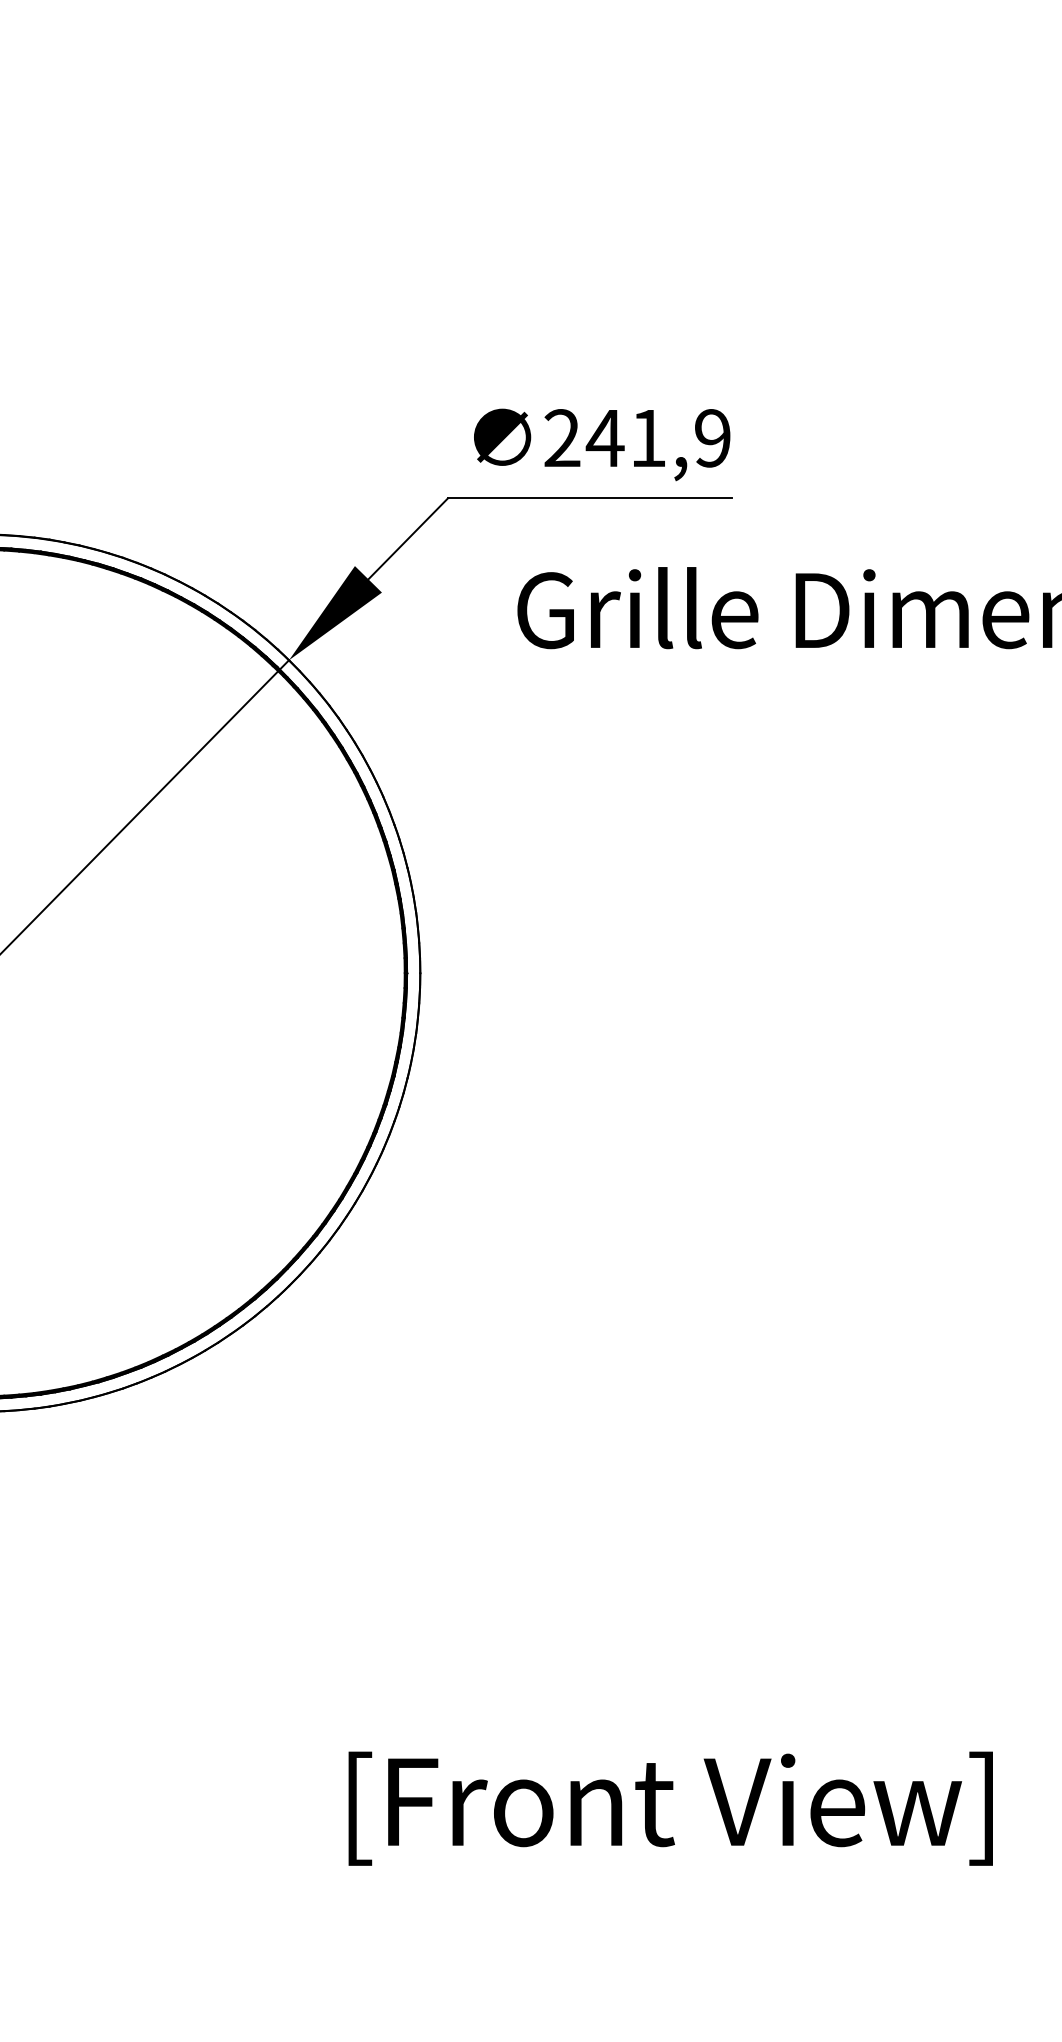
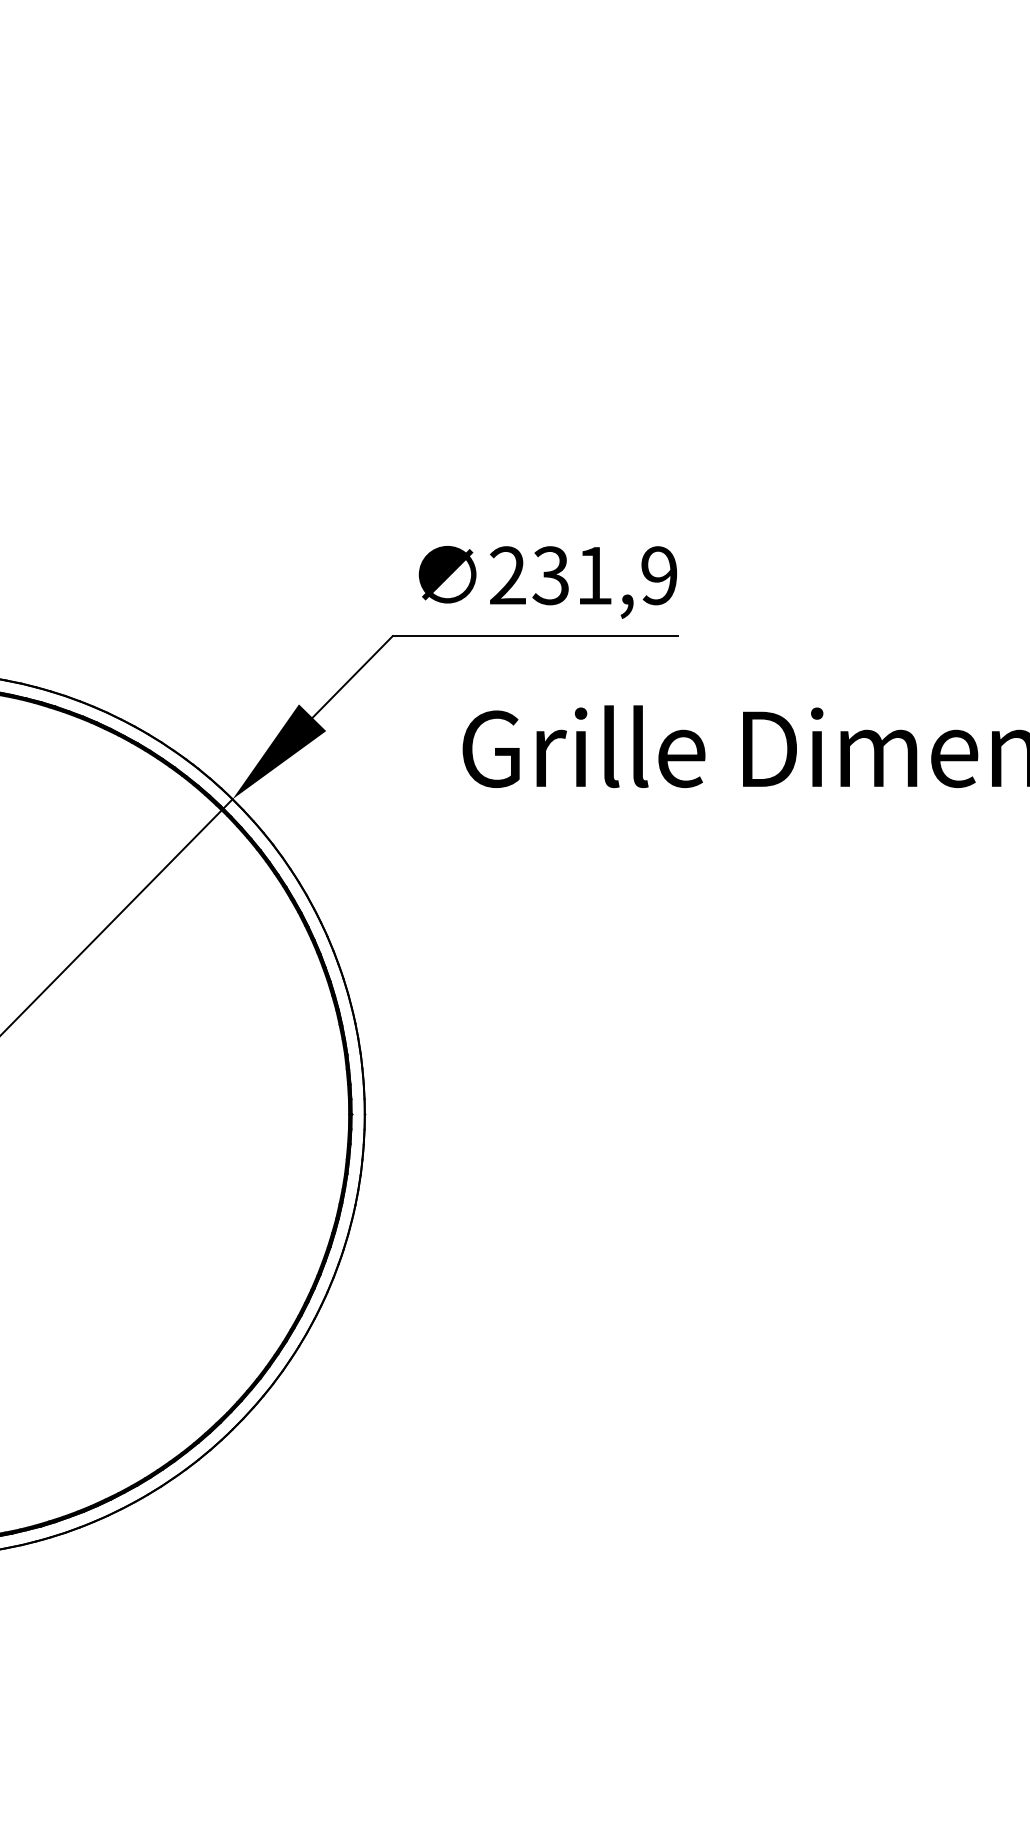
text: (604, 438) -> (550, 575), 241,9 -> 231,9

